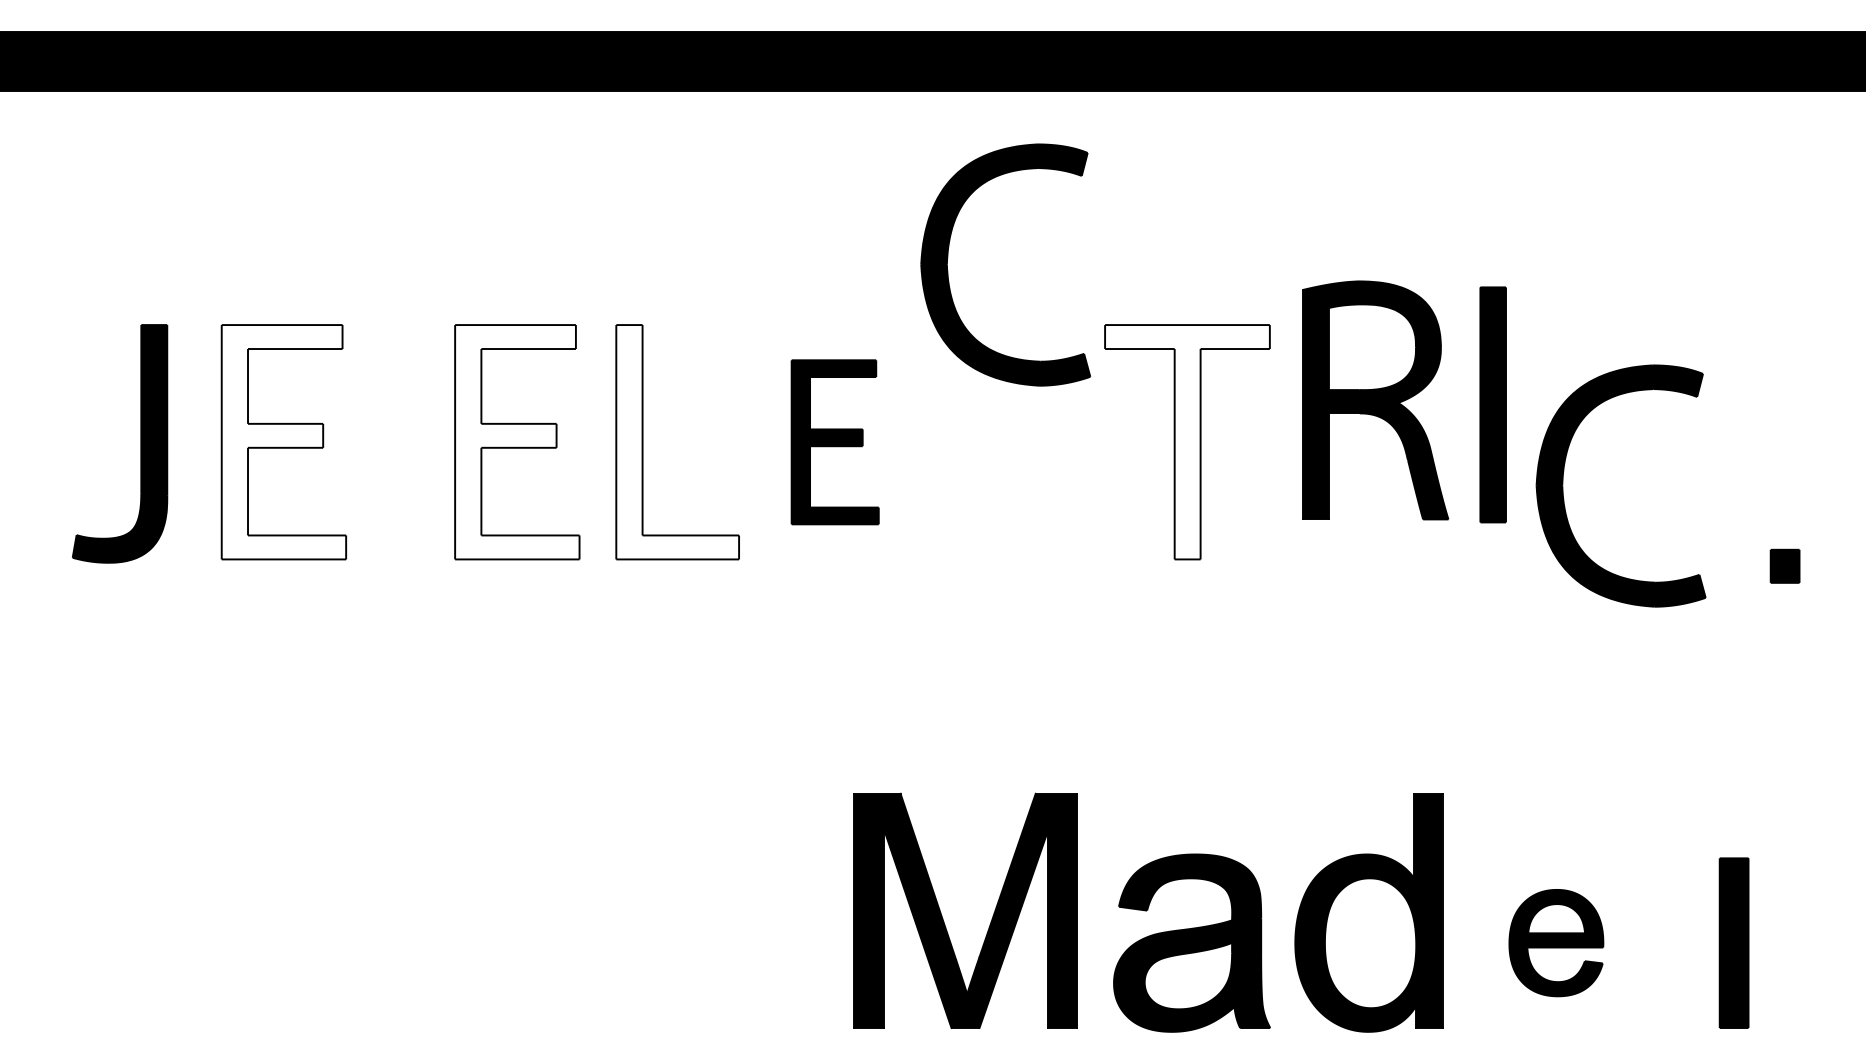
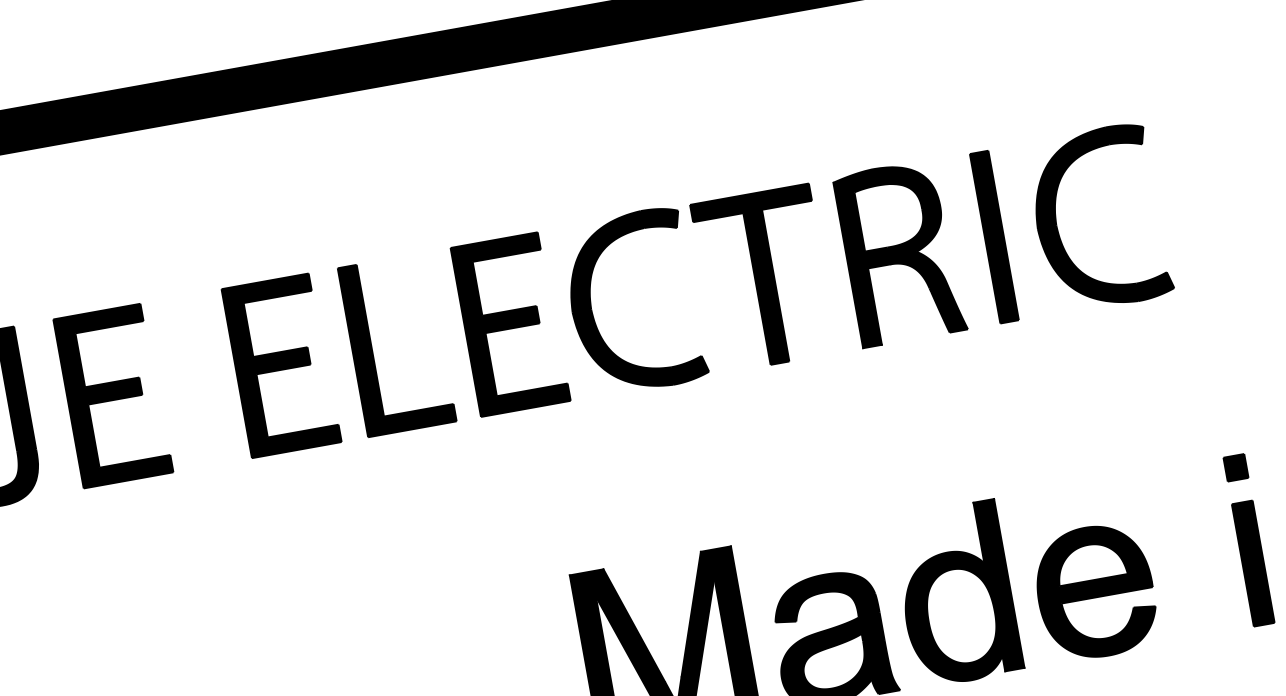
part: (948, 258) -> (591, 304), moved
part: (1375, 400) -> (899, 253), moved
part: (1492, 404) -> (993, 236), moved
fill: (283, 442) -> (113, 396), added
fill: (517, 442) -> (281, 365), added
fill: (677, 442) -> (397, 345), added
part: (835, 442) -> (510, 324), size x1.43
fill: (1187, 442) -> (764, 278), added
part: (1563, 485) -> (1057, 225), moved
part: (1784, 565) -> (1235, 467), moved
part: (1556, 942) -> (1095, 591), size x1.67
part: (1733, 942) -> (1252, 563), moved

